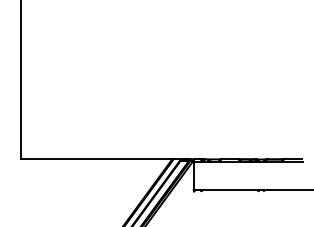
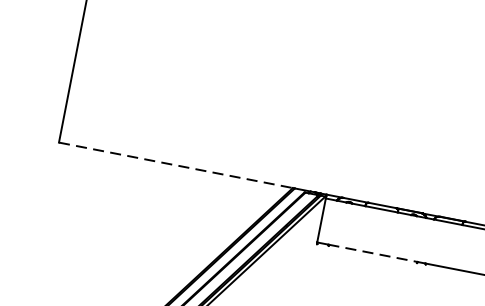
line: (97, 159) -> (176, 165), solid -> dashed
line: (229, 190) -> (372, 253), solid -> dashed

